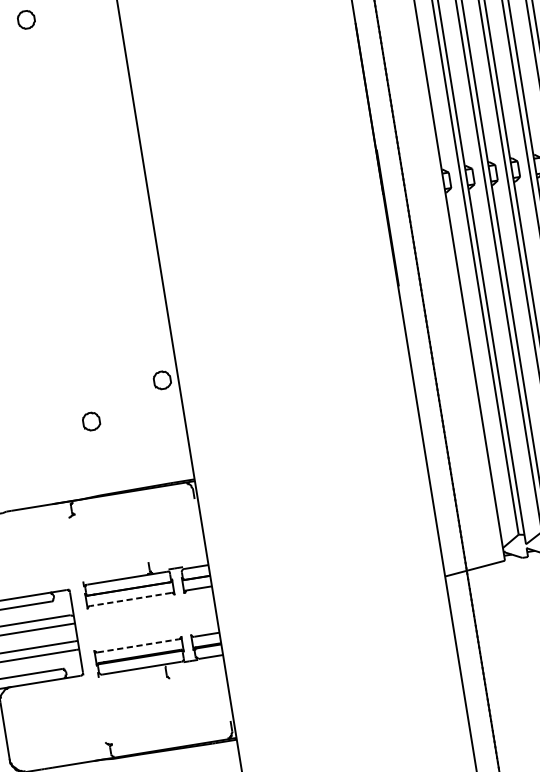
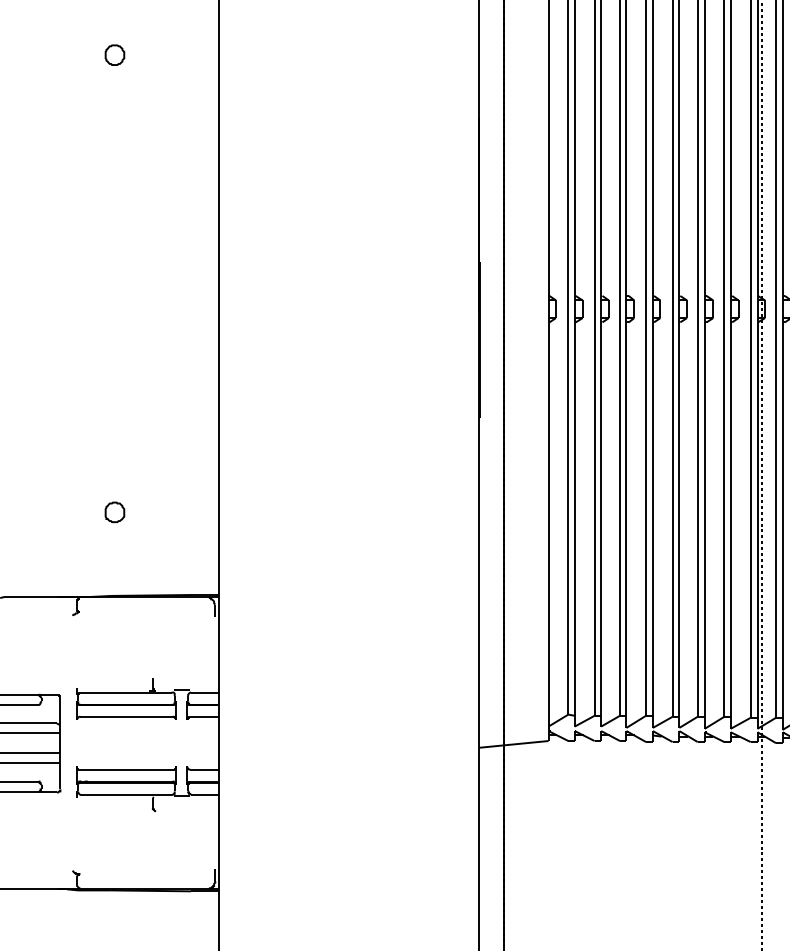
part: (161, 380) -> (200, 479), removed
line: (130, 599) -> (126, 716), dashed -> solid
line: (139, 645) -> (127, 769), dashed -> solid

